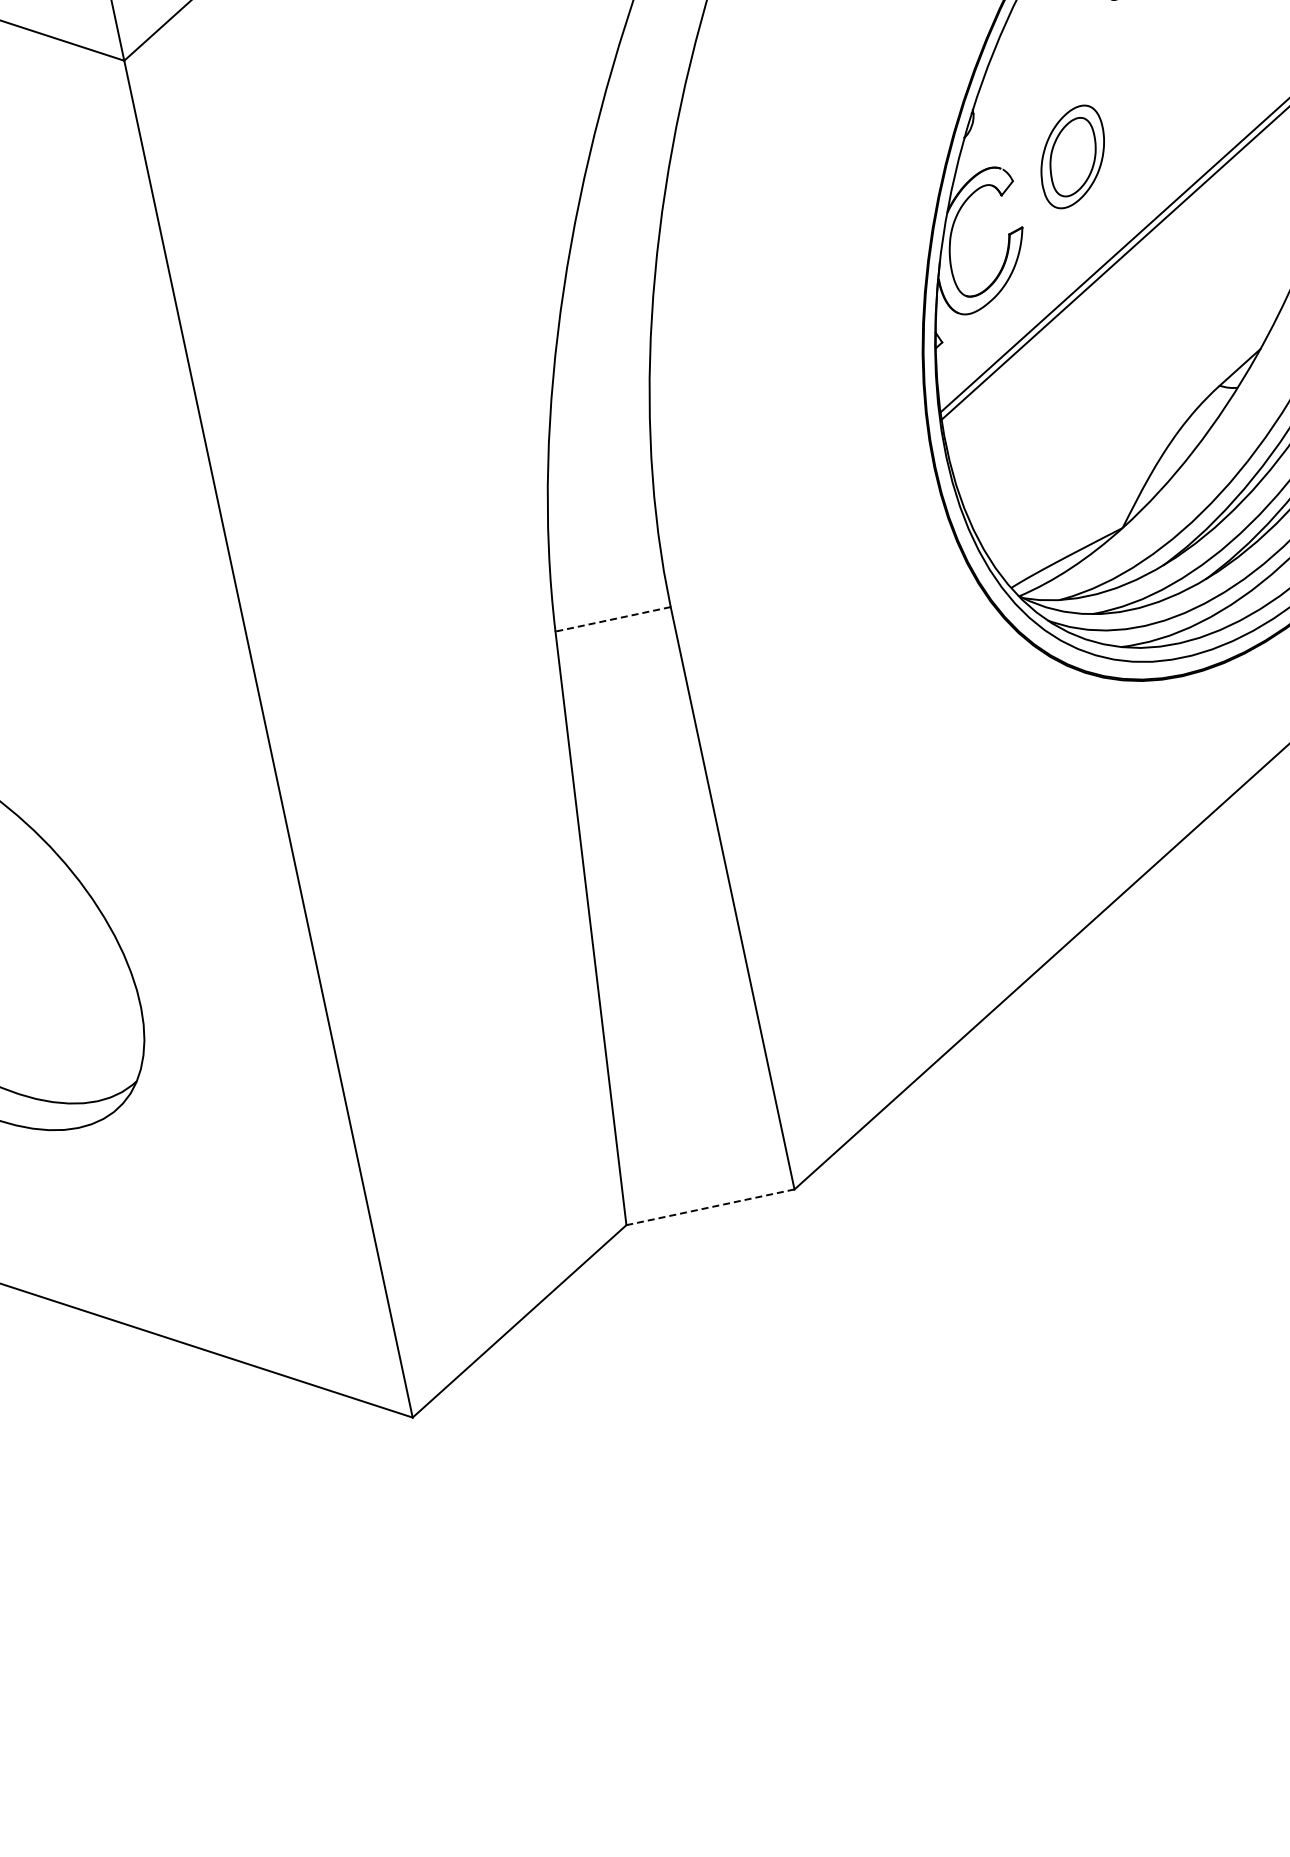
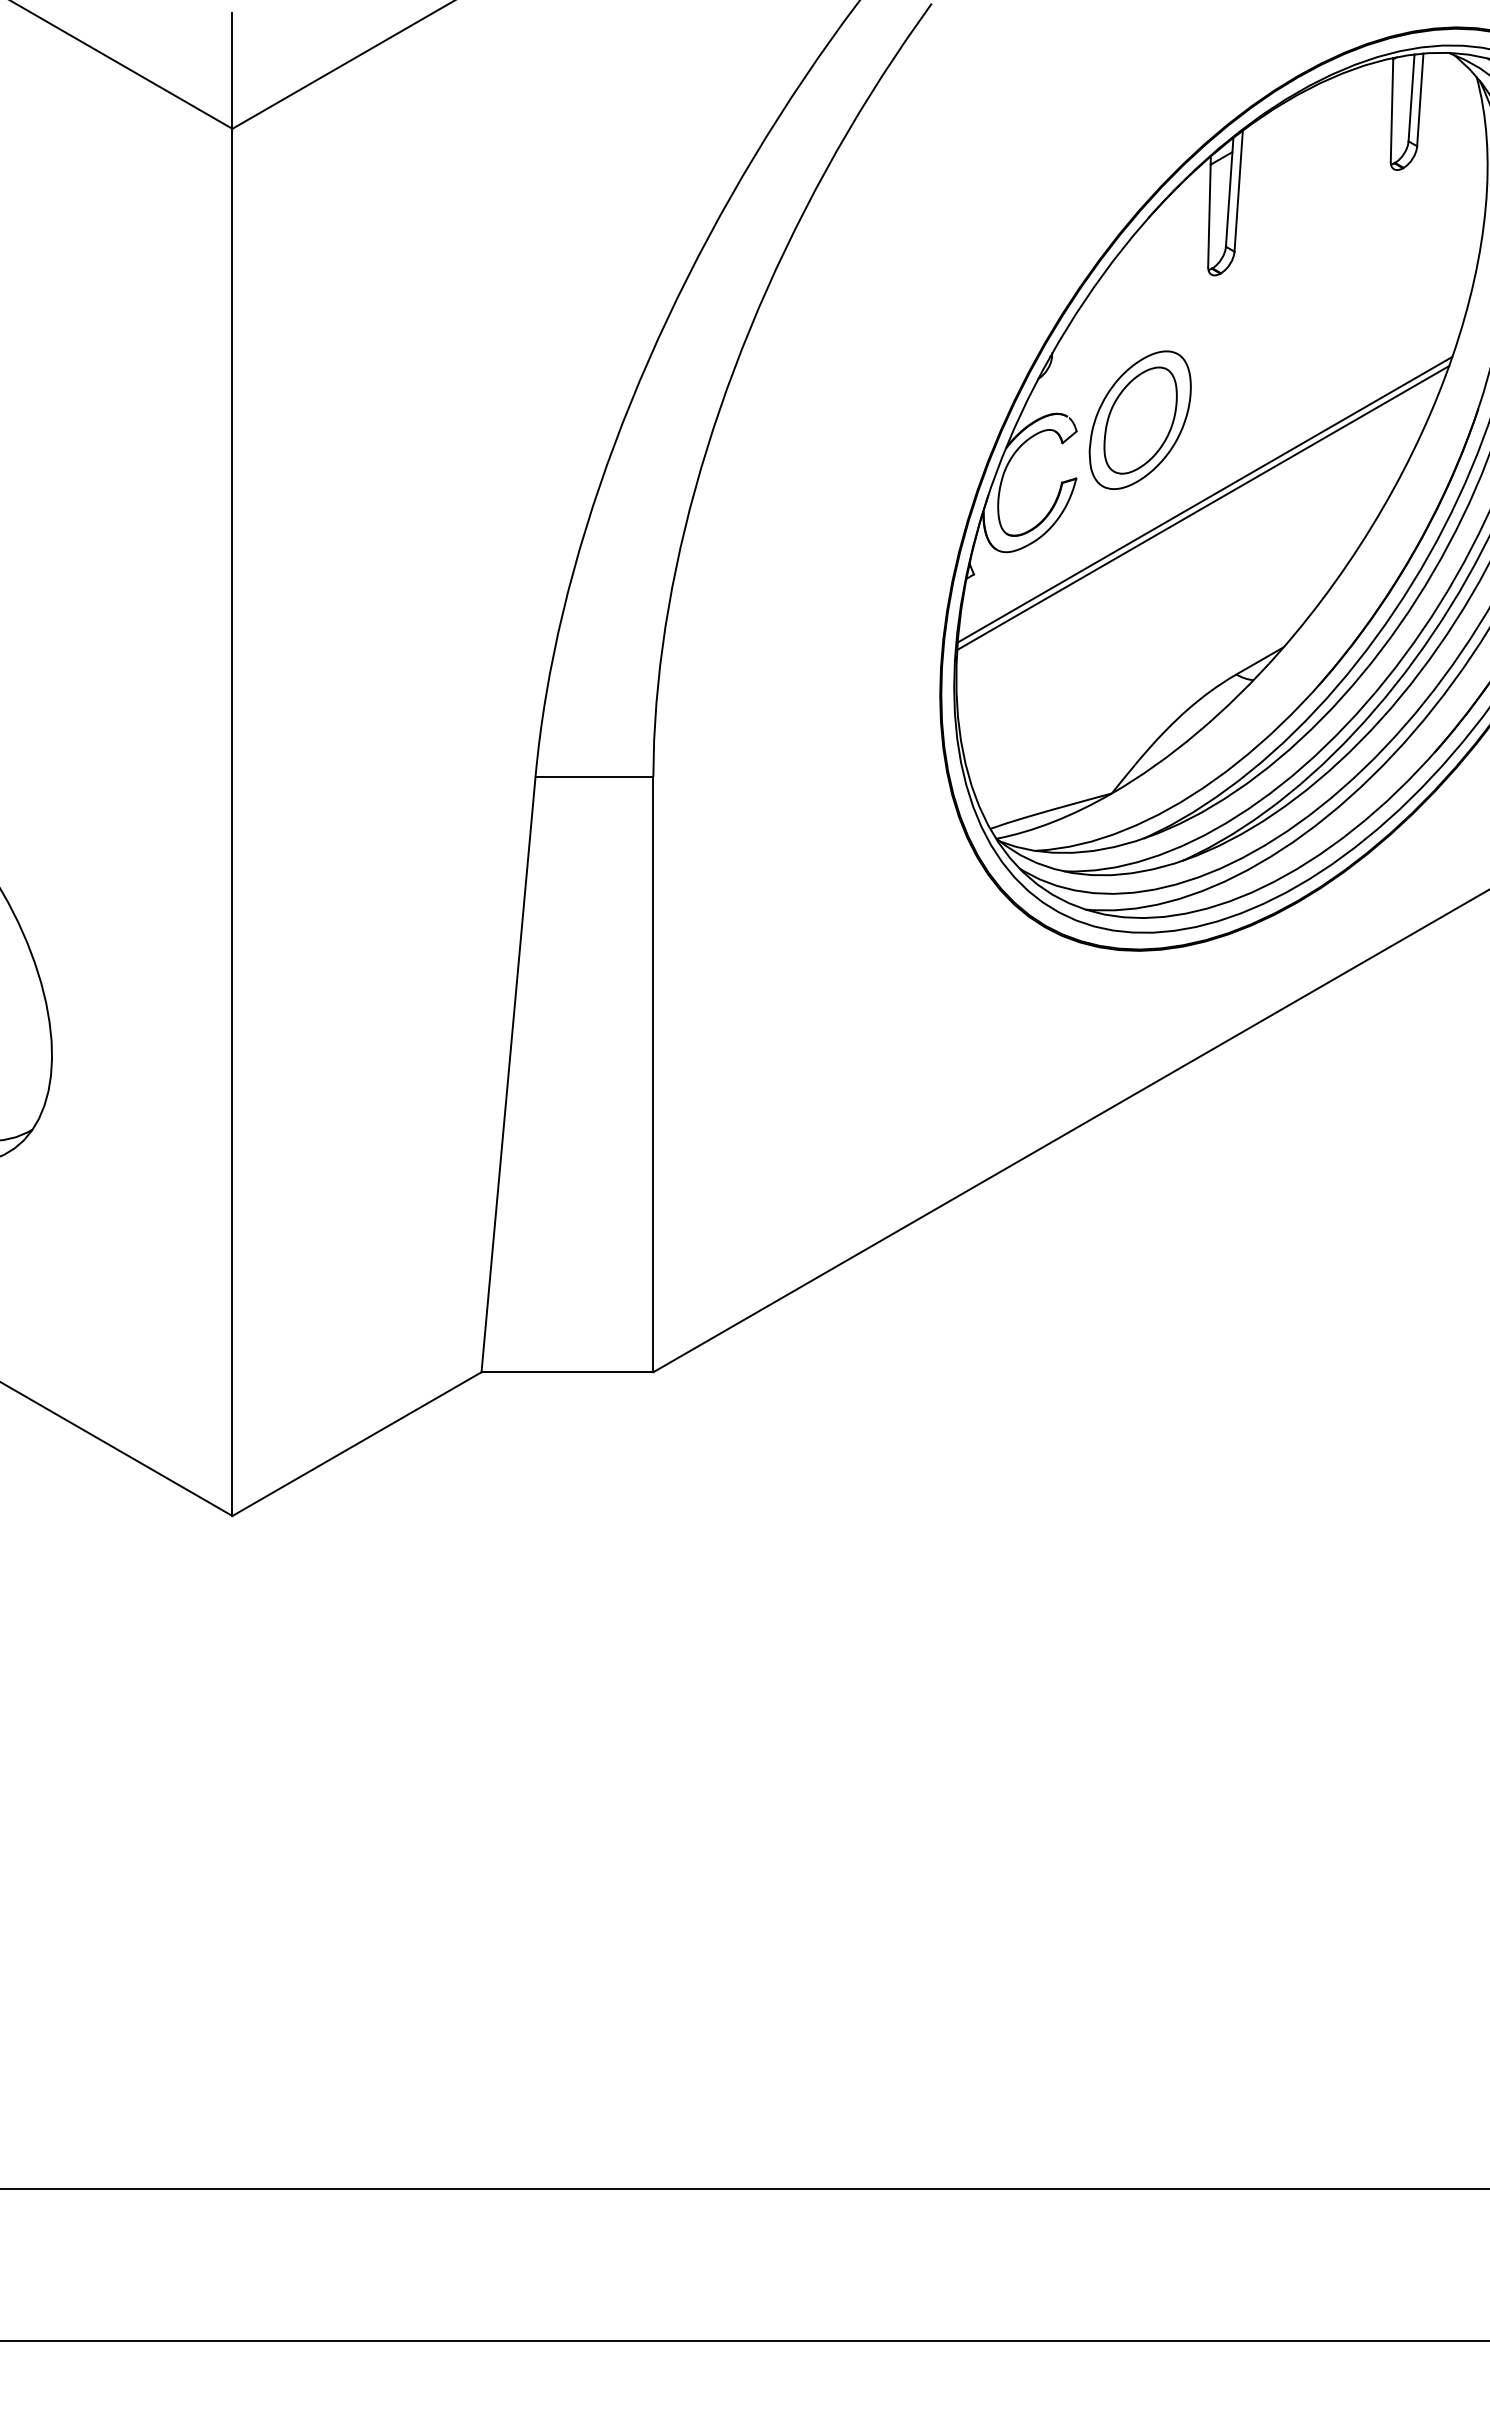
part: (1071, 156) -> (1139, 419), size x1.43
line: (613, 618) -> (594, 776), dashed -> solid
line: (710, 1207) -> (567, 1372), dashed -> solid

